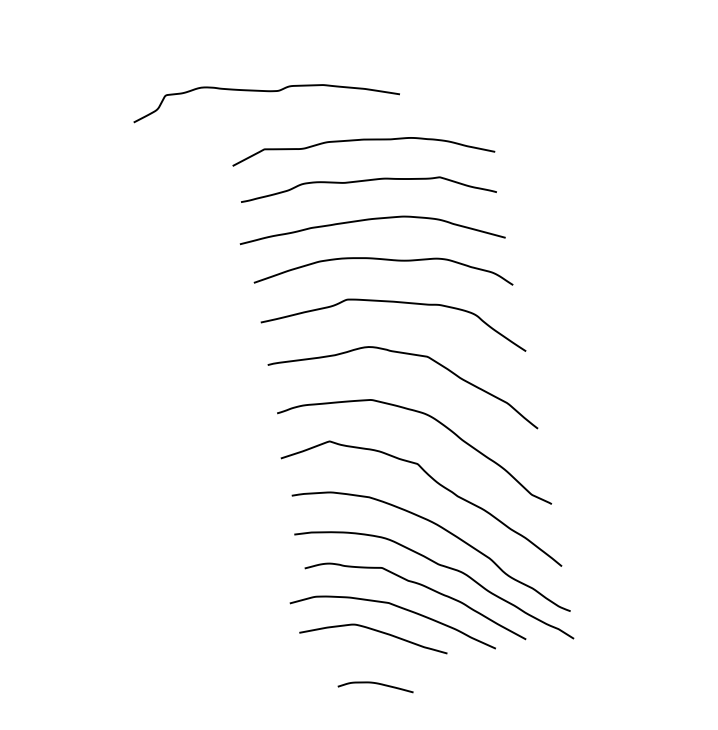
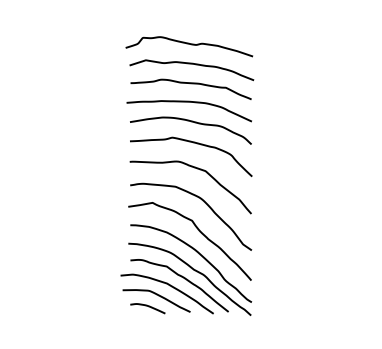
curve: (264, 92) -> (189, 44), moved
curve: (376, 685) -> (148, 307), moved

